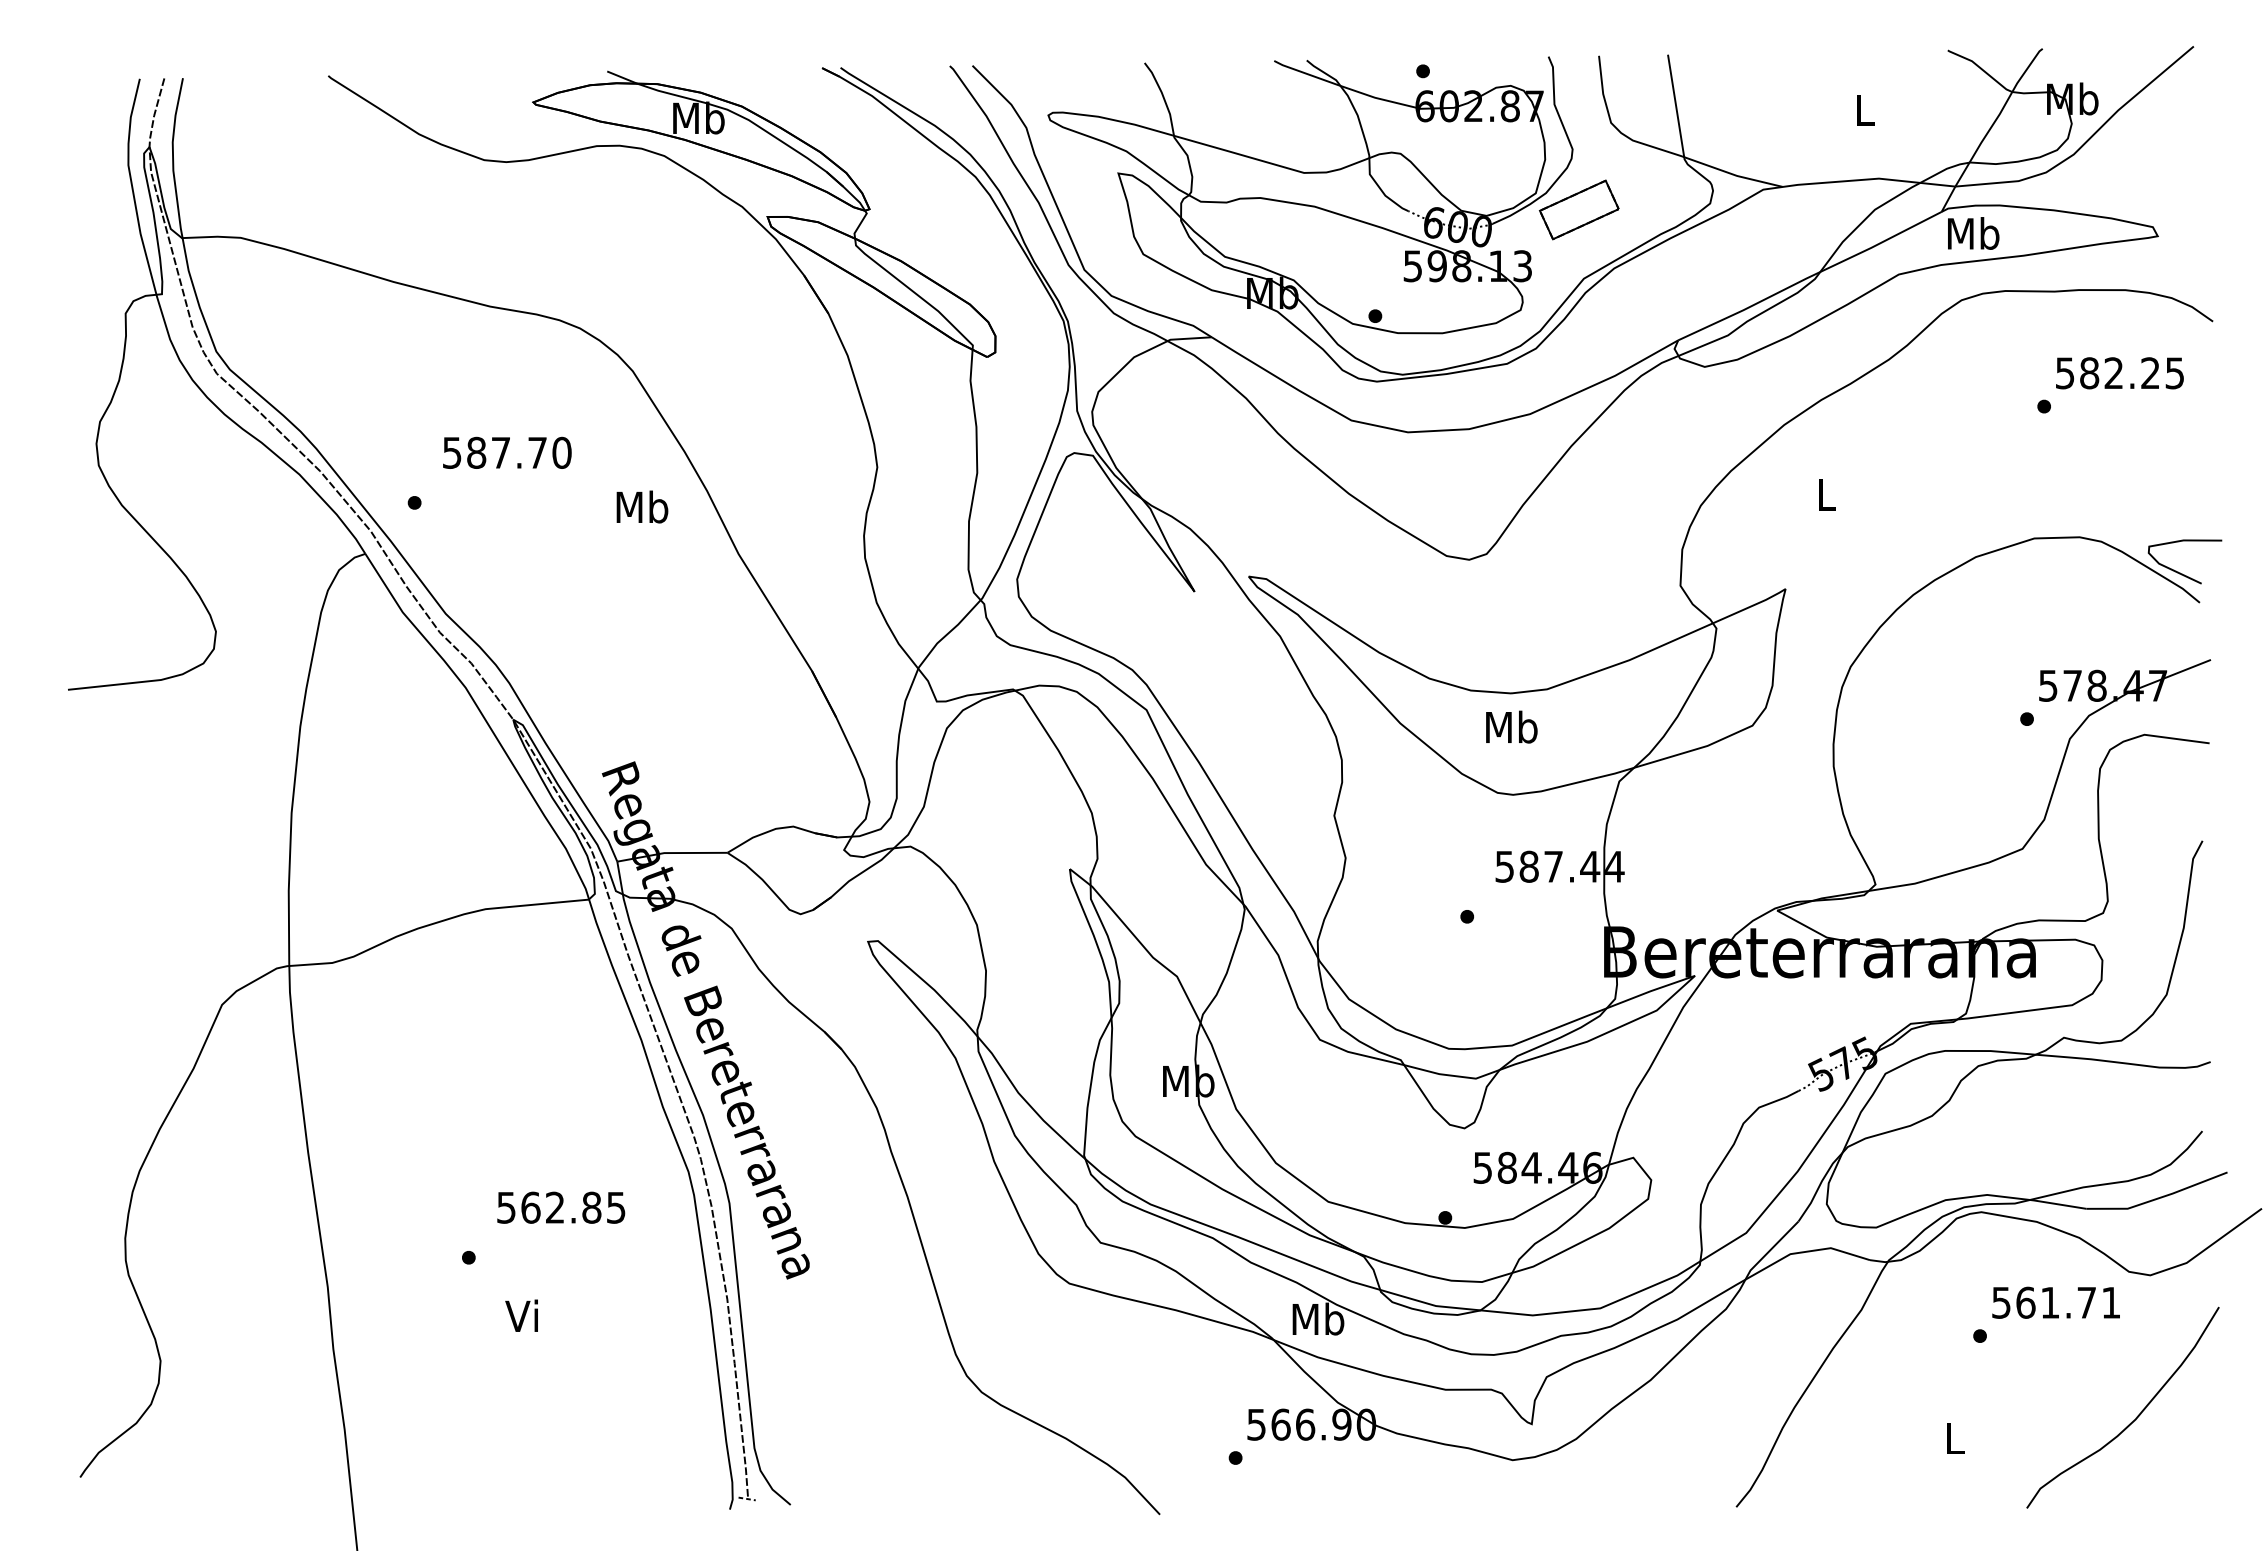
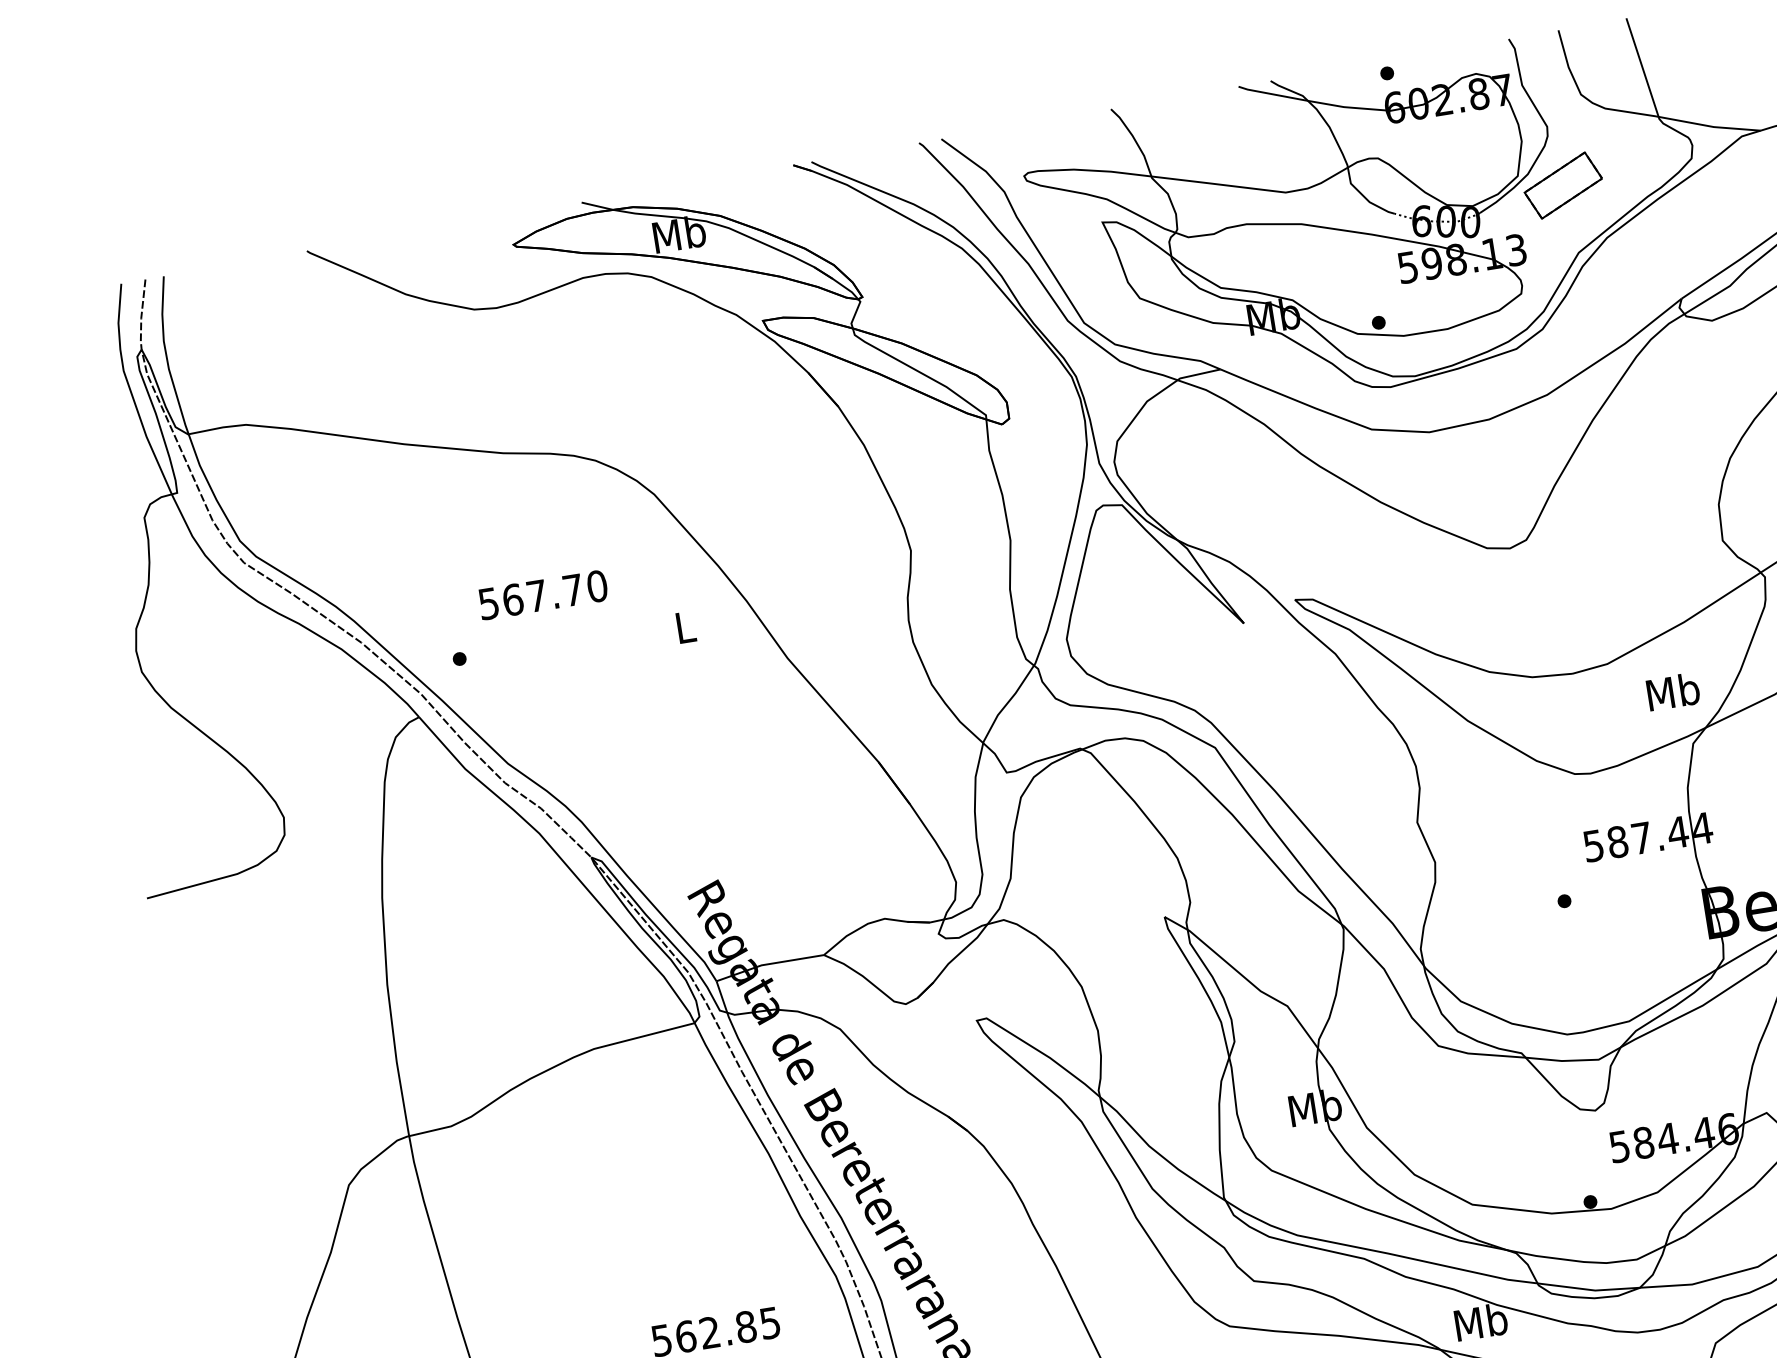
text: (476, 452) -> (512, 599), 587.70 -> 567.70
text: (642, 506) -> (685, 626), Mb -> L
text: (1511, 726) -> (1672, 691), moved

